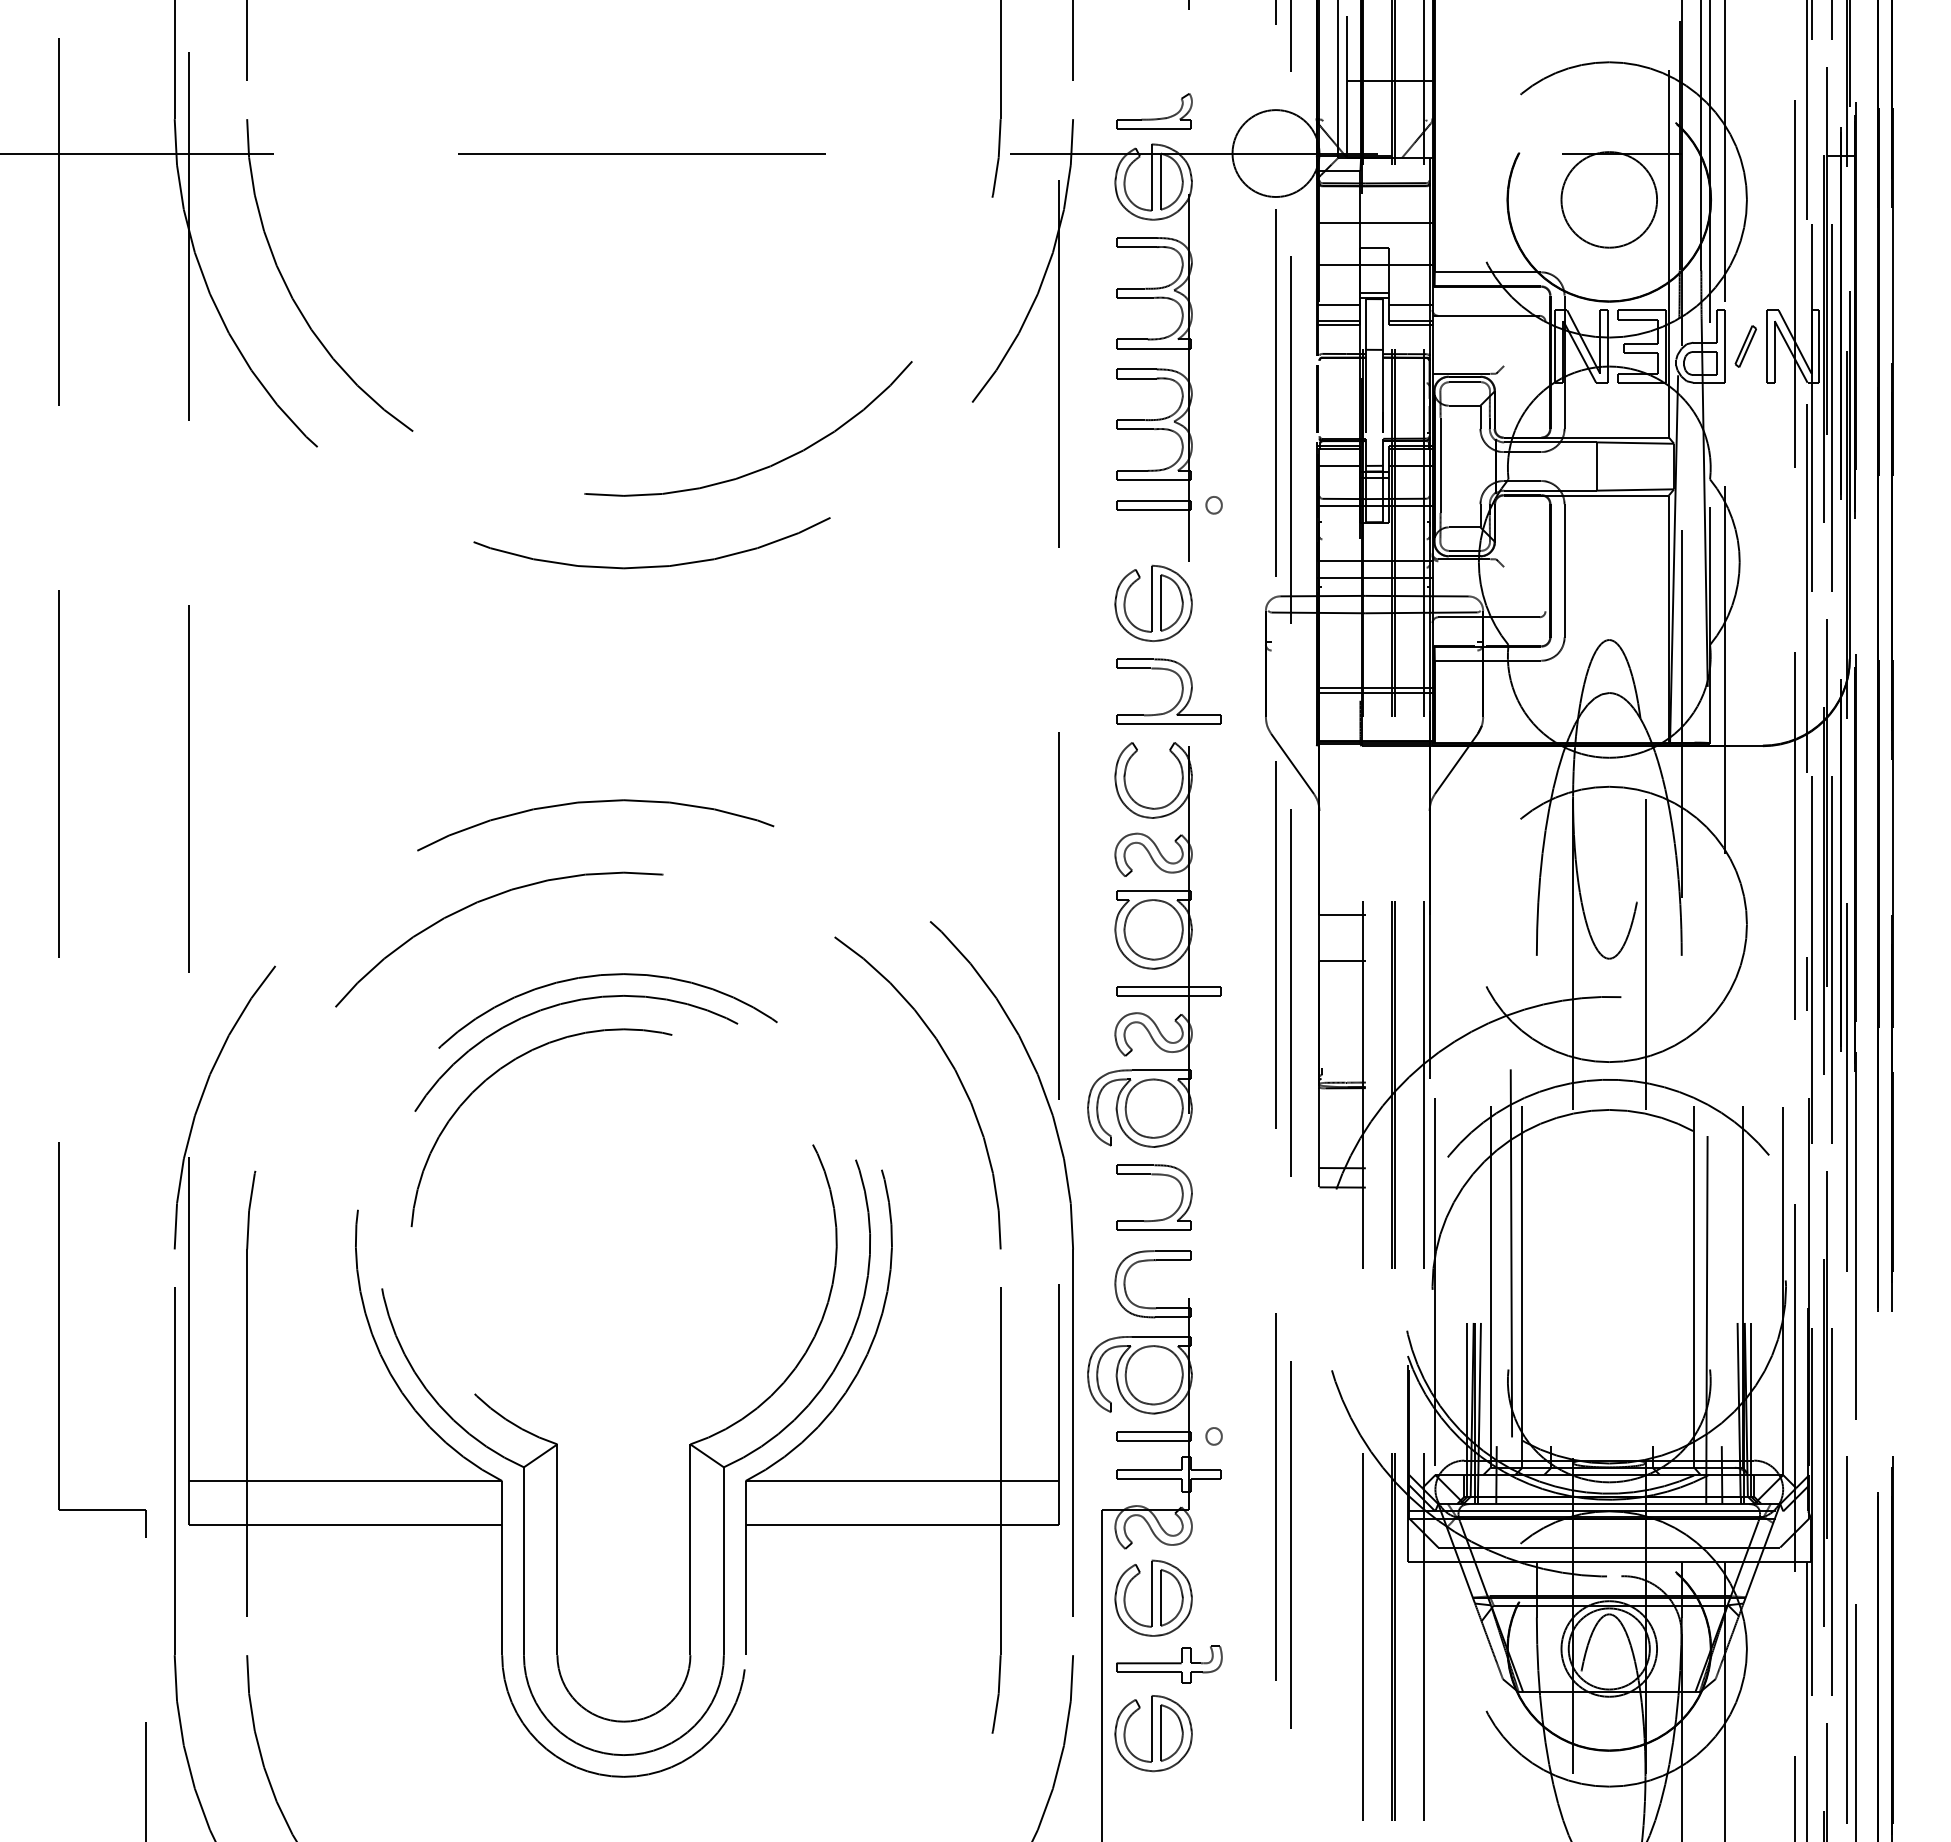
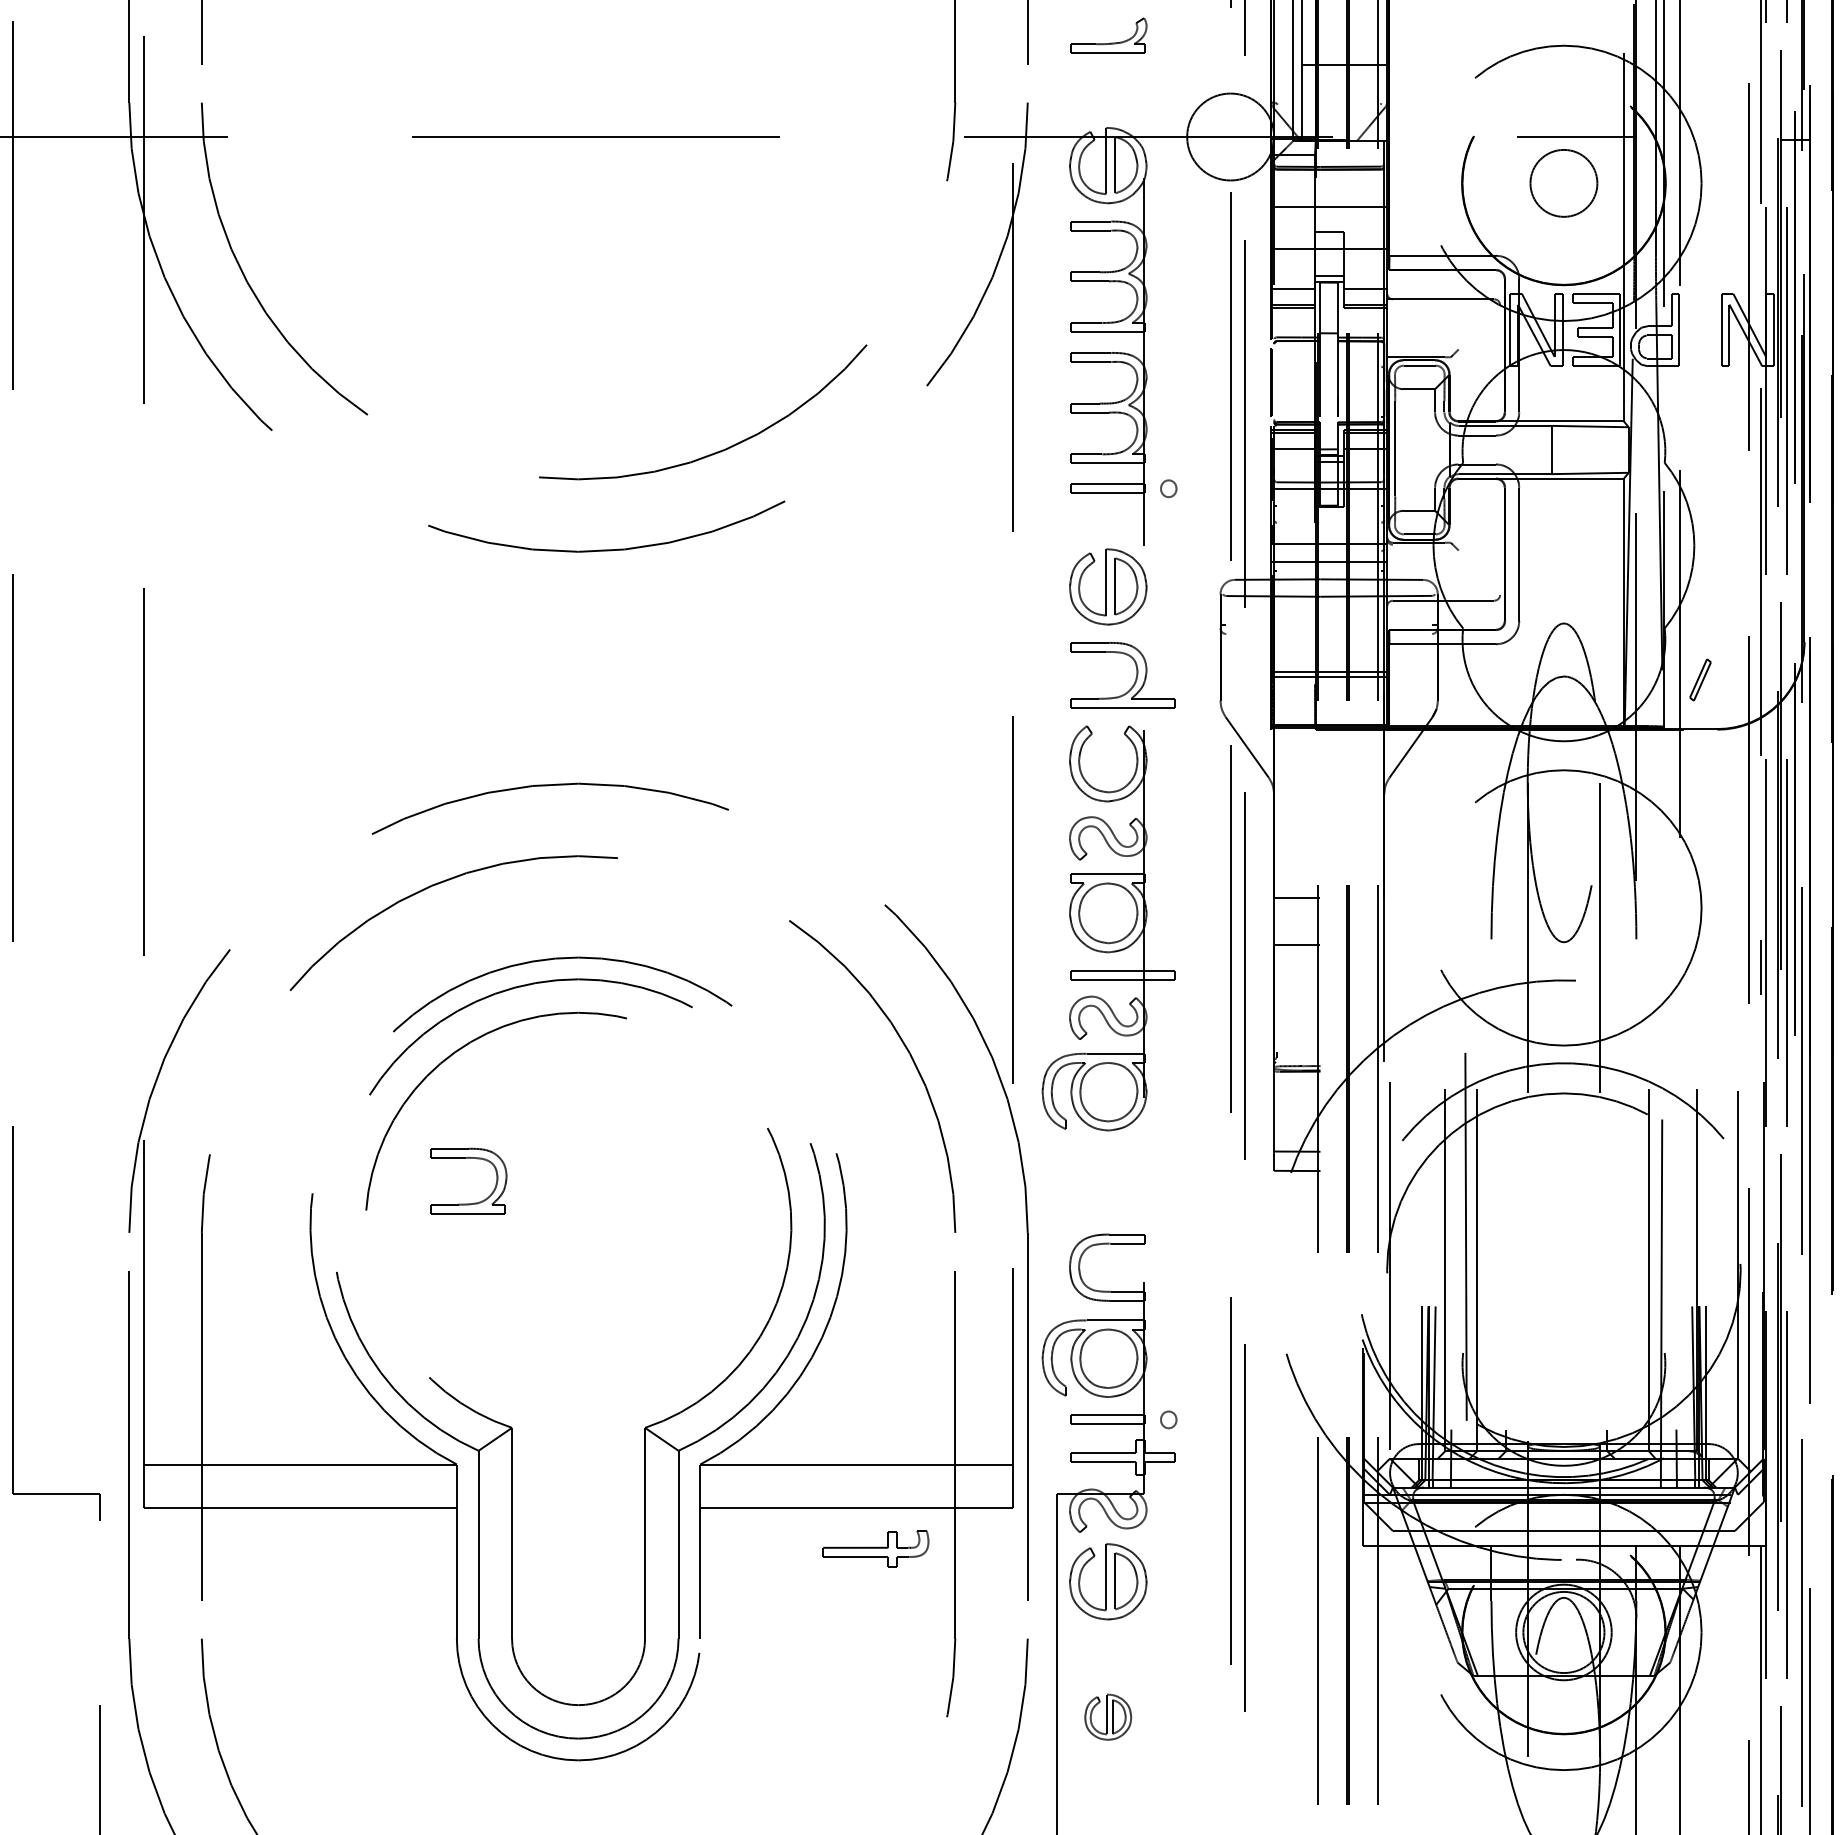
part: (1154, 118) -> (1109, 42), moved
circle: (1609, 199) -> (1564, 182), size x0.7
part: (1745, 346) -> (1700, 679), moved
part: (1154, 1175) -> (469, 1158), moved
part: (1169, 1664) -> (876, 1548), moved
part: (1153, 1733) -> (1108, 1716), size x0.6

